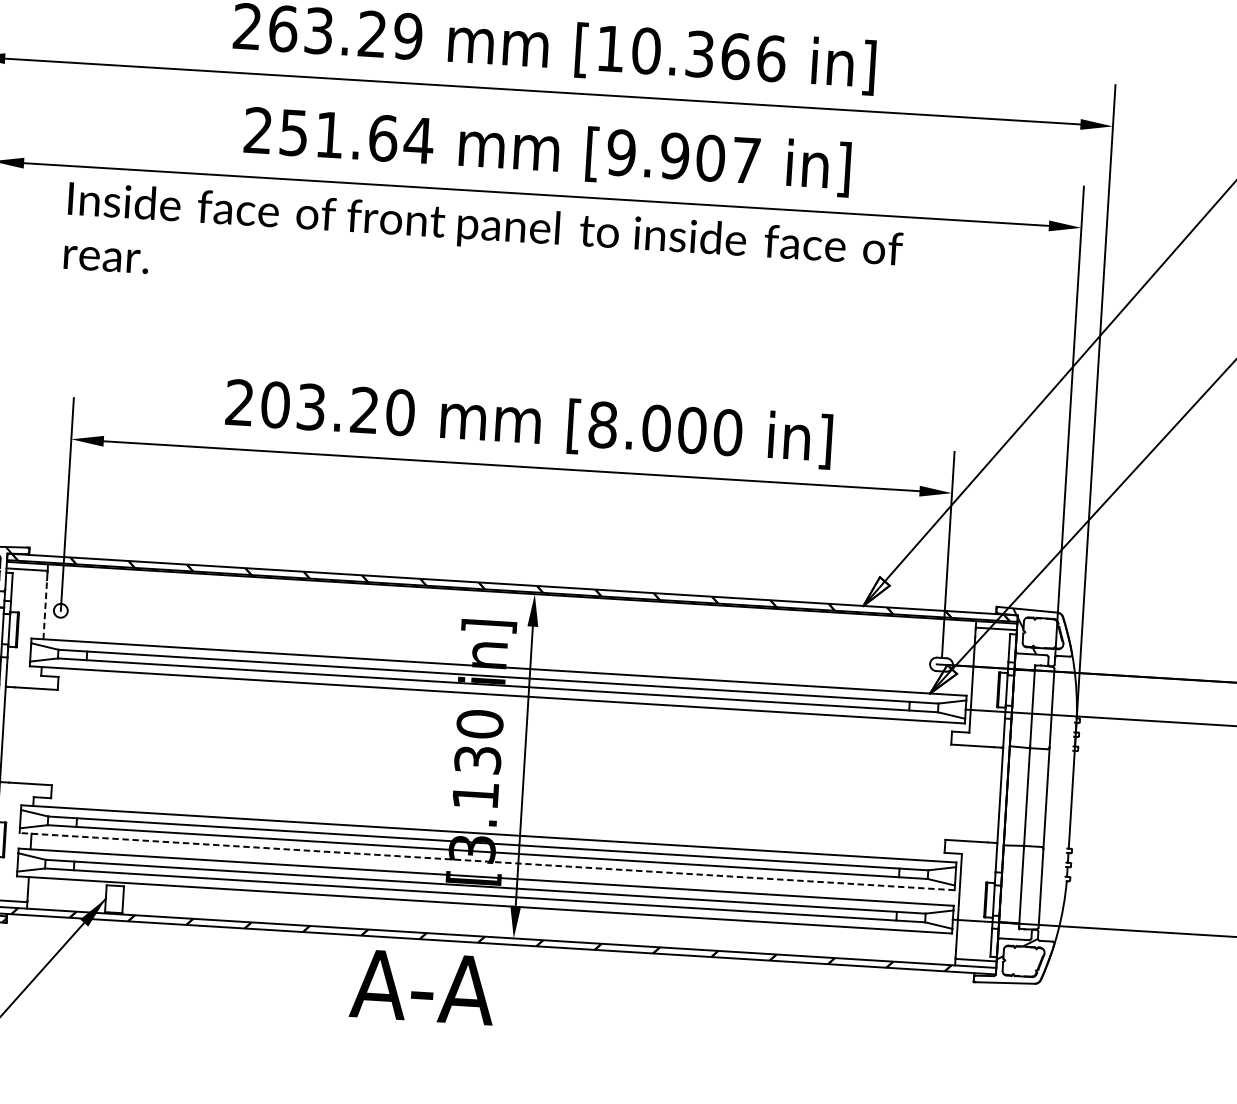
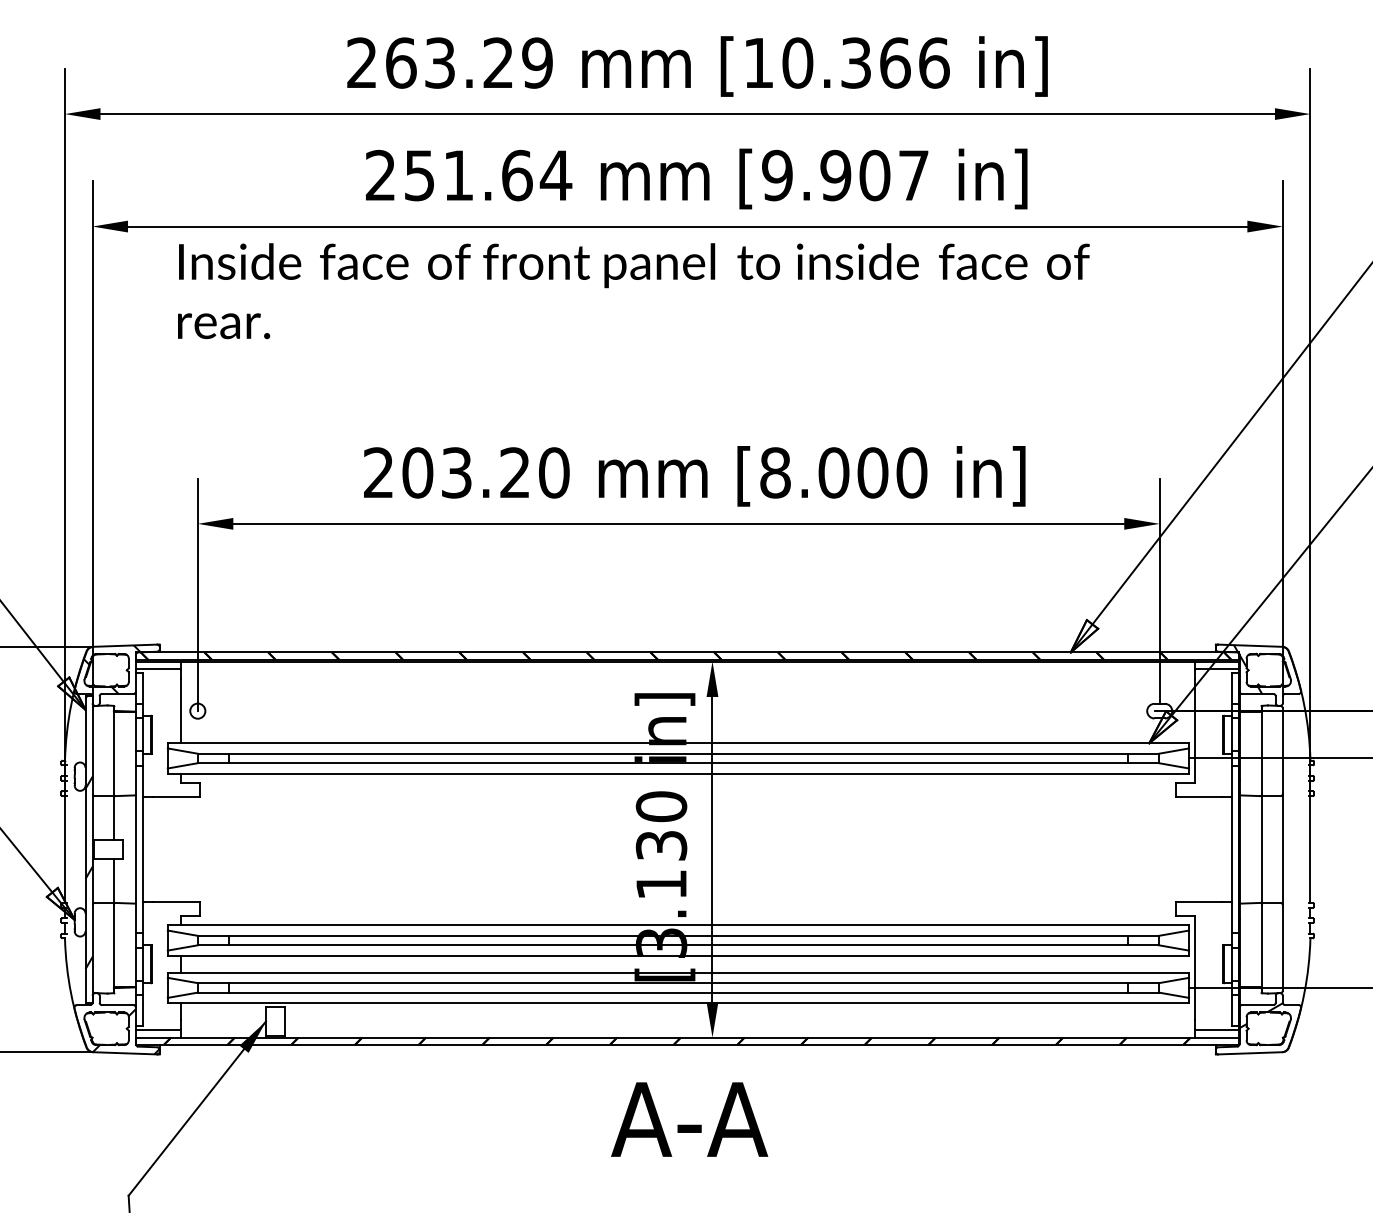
line: (45, 609) -> (180, 710), dashed -> solid
line: (487, 861) -> (678, 955), dashed -> solid
text: (422, 987) -> (689, 1119), moved

